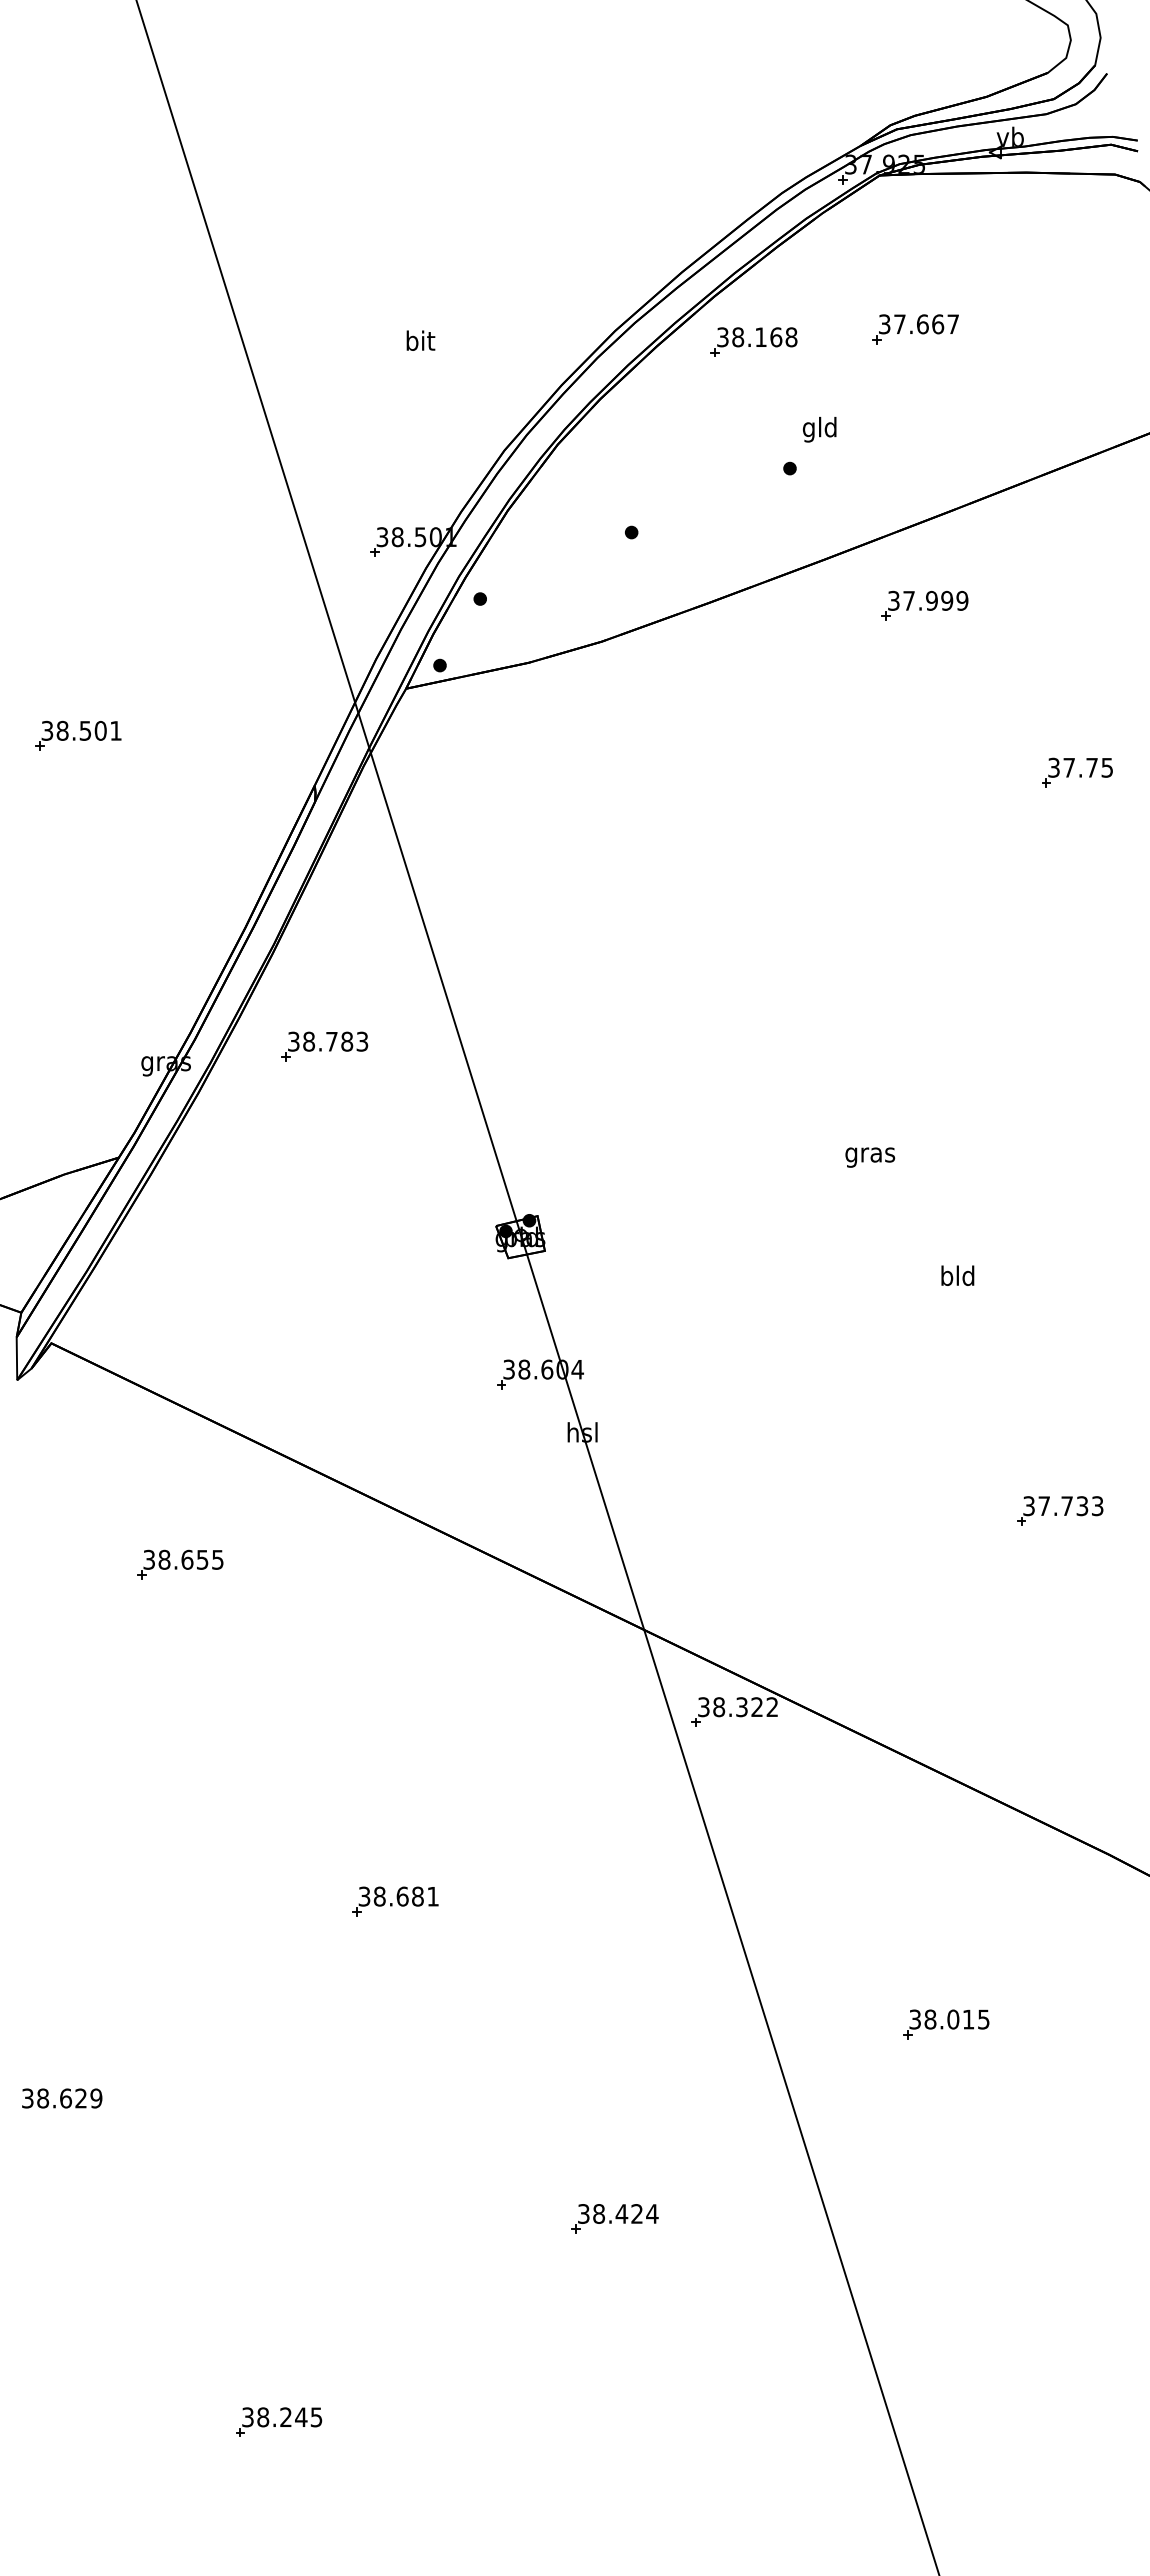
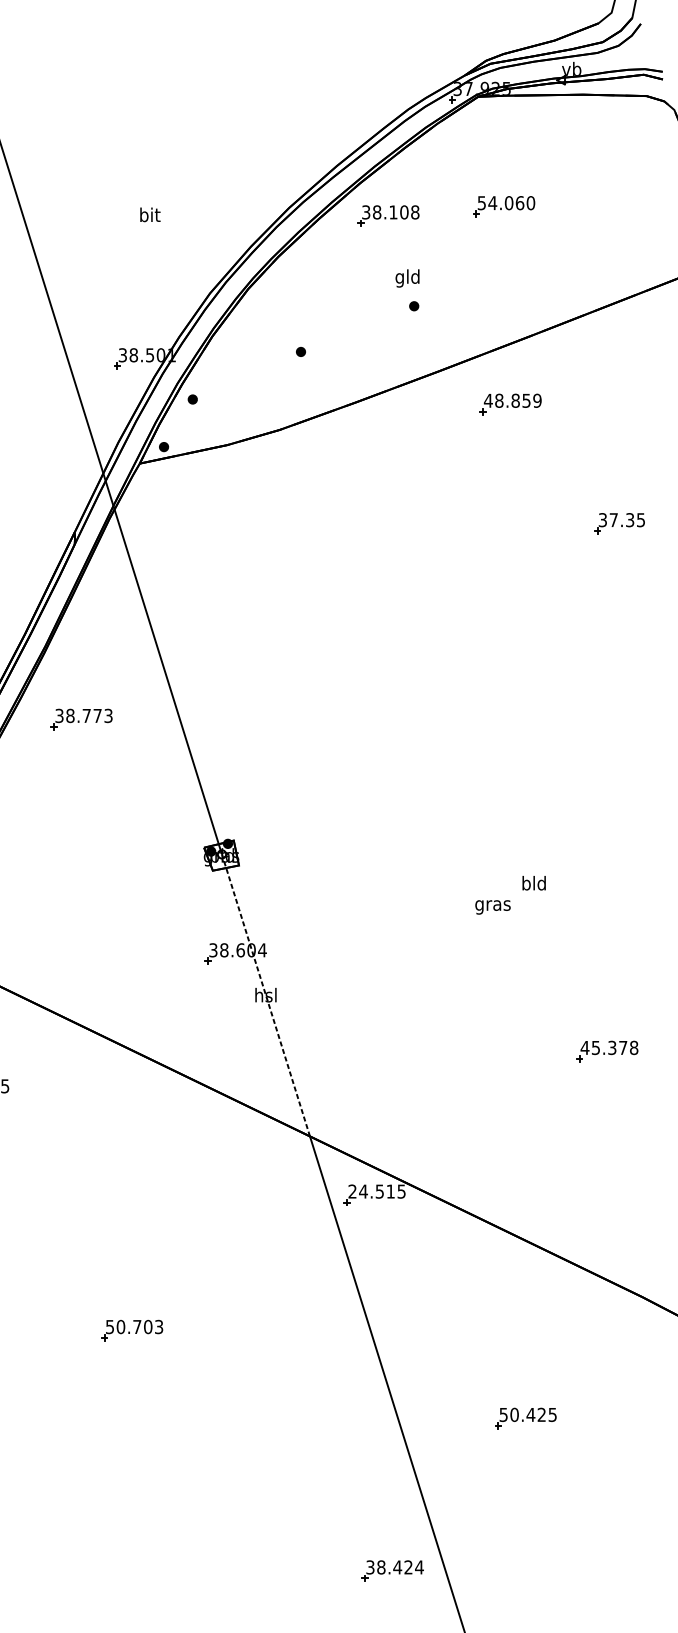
text: (919, 324) -> (506, 203), 37.667 -> 54.060
text: (776, 336) -> (404, 211), 38.168 -> 38.108
text: (819, 429) -> (407, 278), moved
text: (920, 600) -> (507, 400), 37.999 -> 48.859
text: (1091, 767) -> (629, 519), 37.75 -> 37.35
text: (347, 1041) -> (97, 715), 38.783 -> 38.773
text: (870, 1157) -> (493, 907), moved
line: (582, 1432) -> (265, 995), solid -> dashed
text: (1062, 1506) -> (608, 1048), 37.733 -> 45.378
text: (737, 1707) -> (376, 1191), 38.322 -> 24.515
text: (398, 1896) -> (134, 1326), 38.681 -> 50.703
text: (941, 2019) -> (522, 1414), 38.015 -> 50.425
part: (614, 2218) -> (392, 1570), moved

